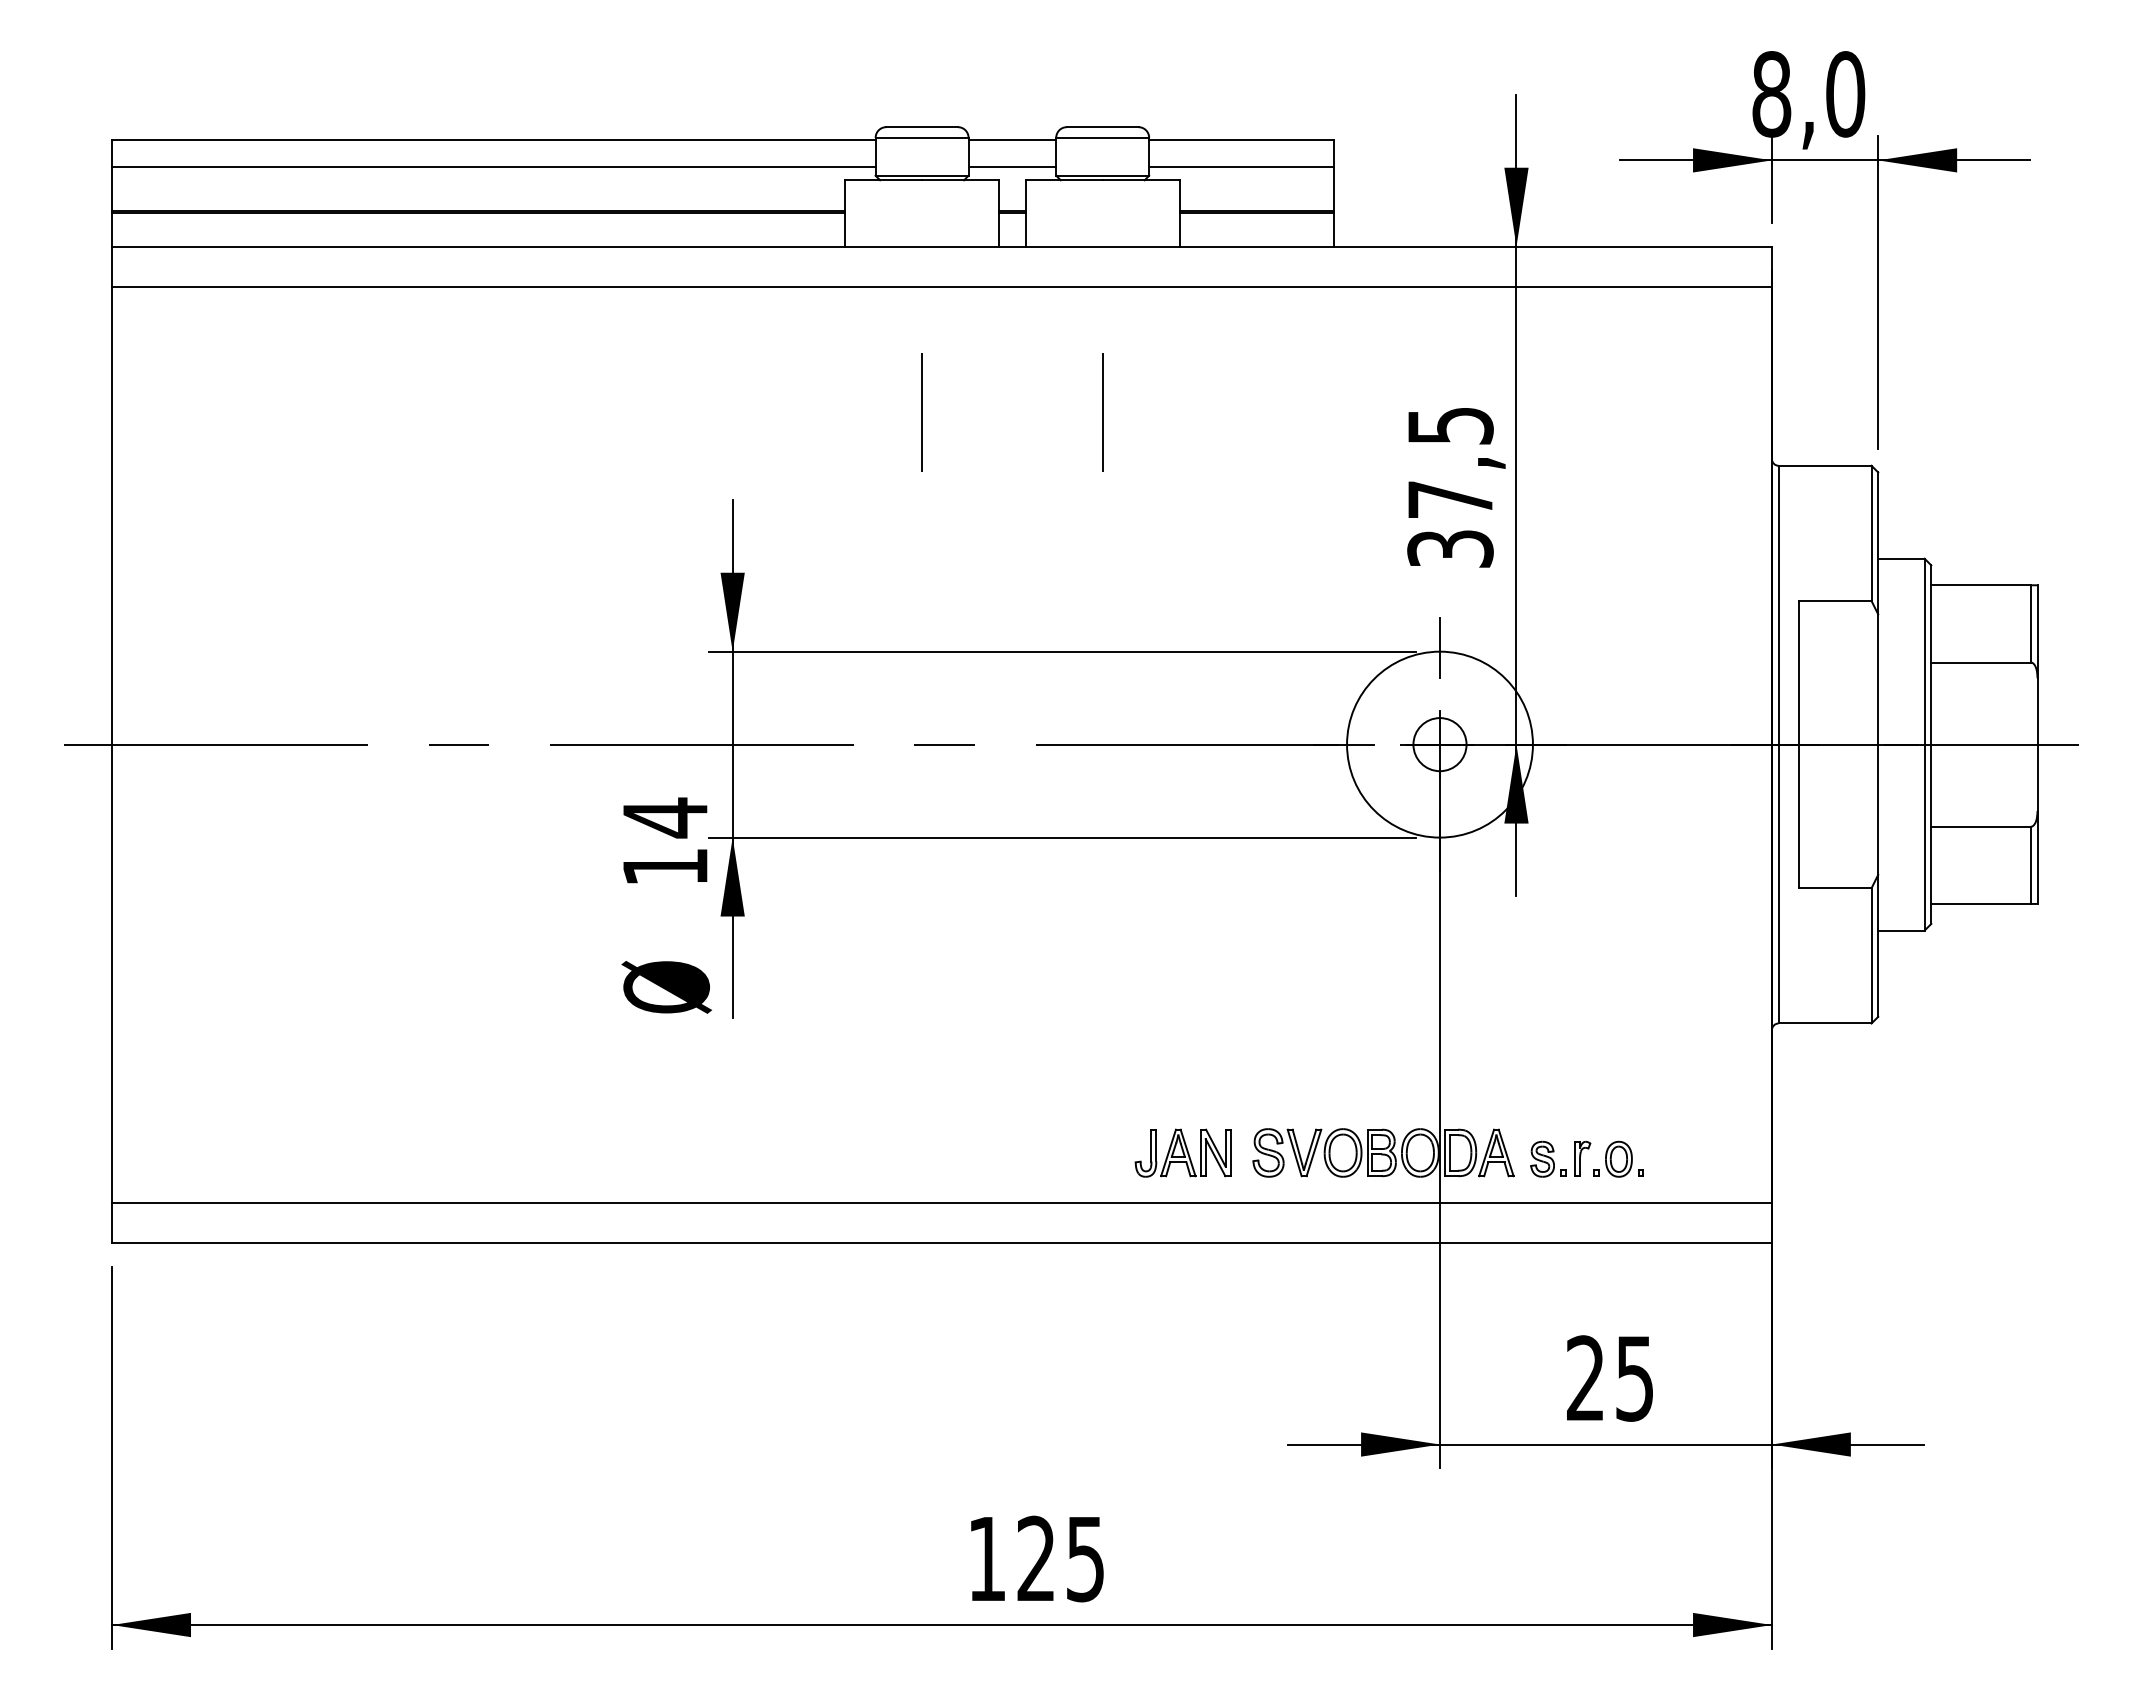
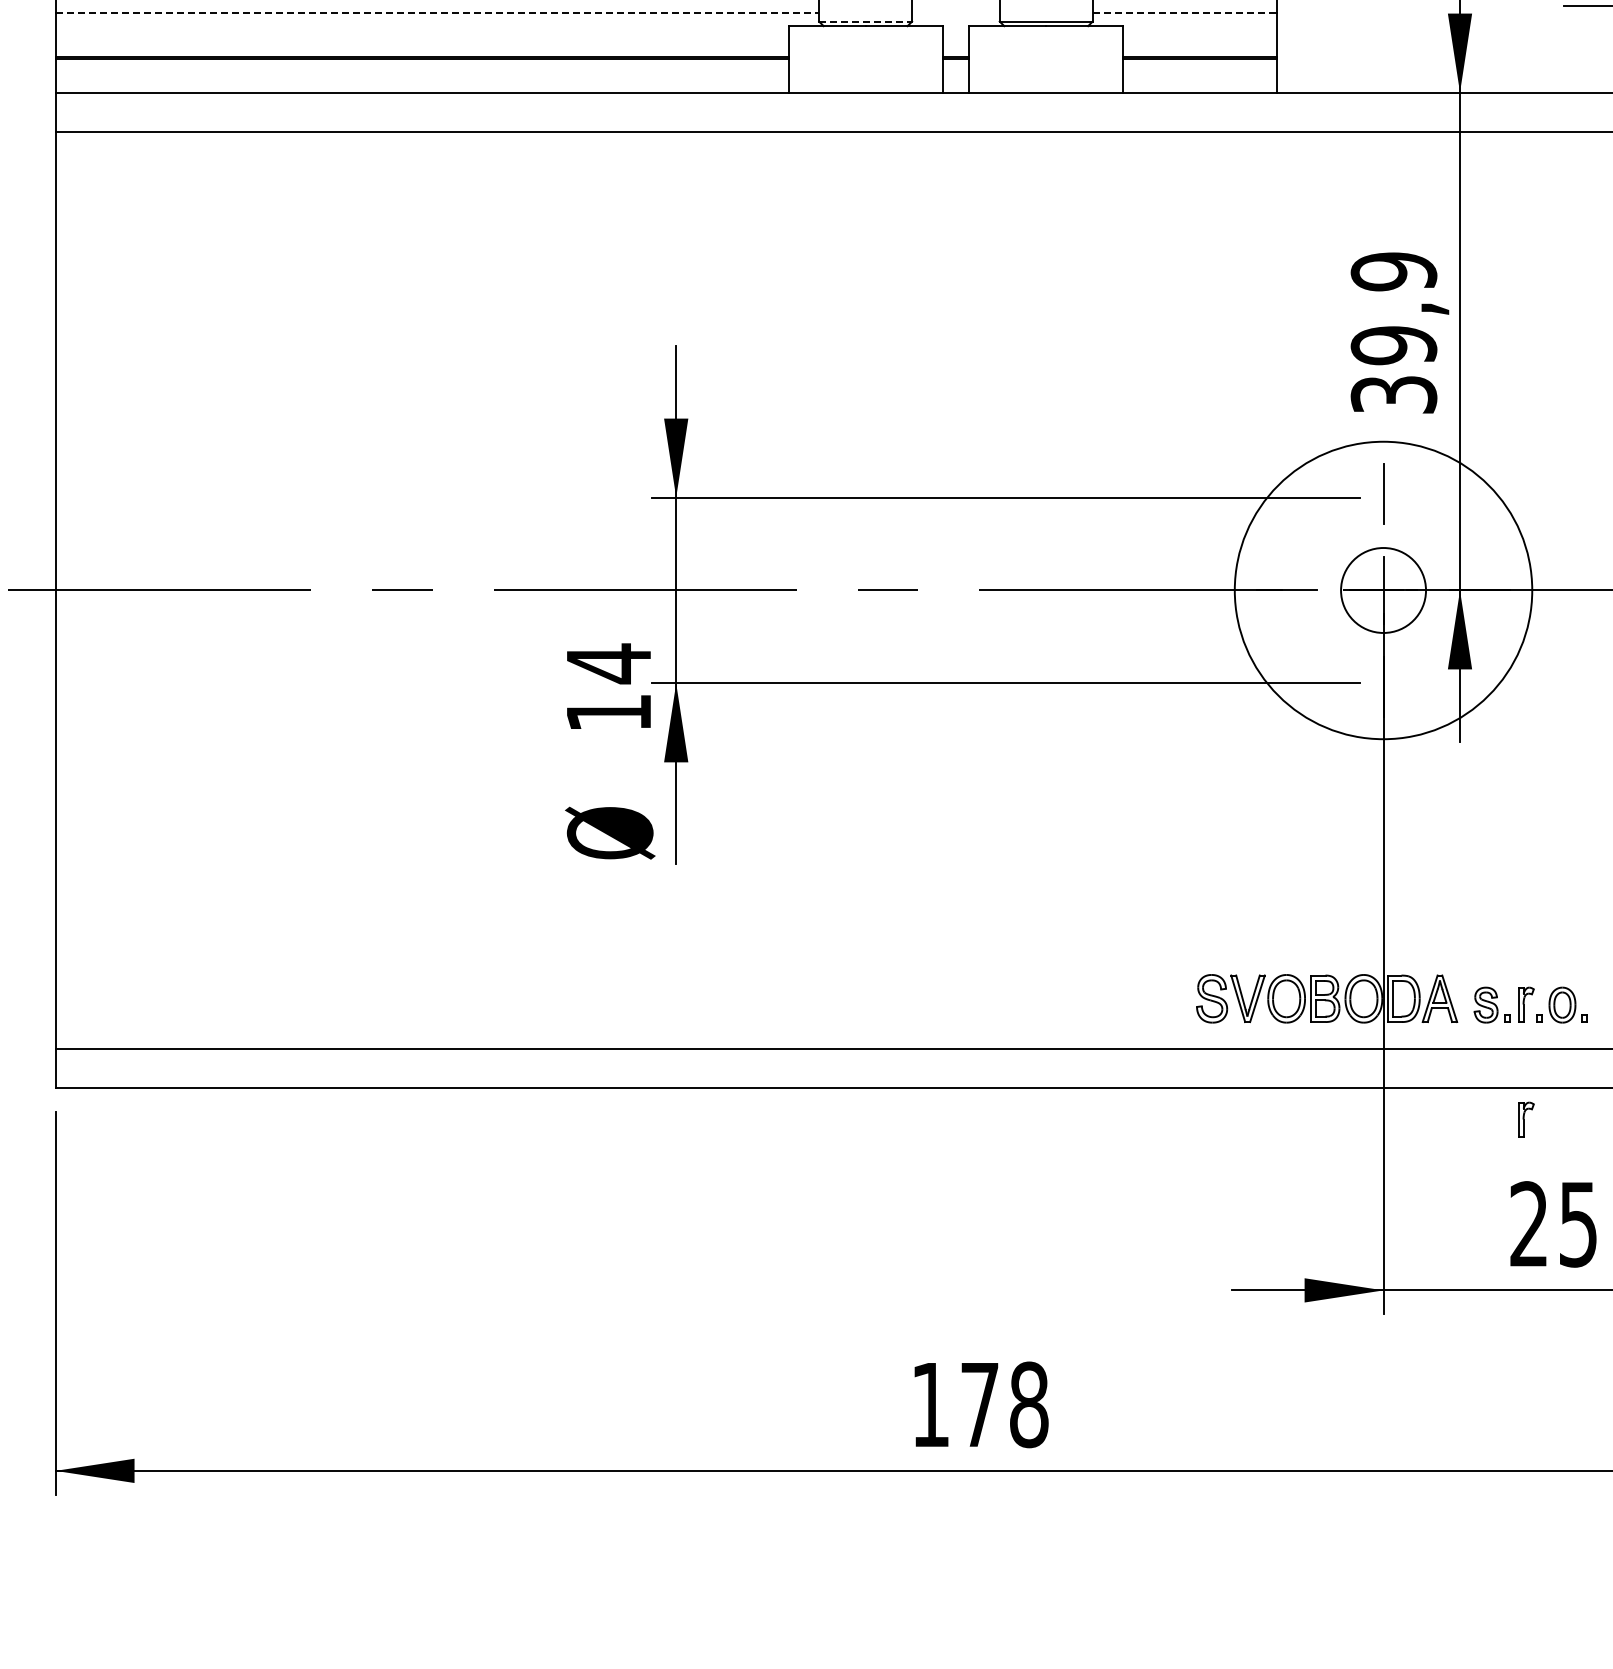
line: (493, 167) -> (437, 13), solid -> dashed
line: (1012, 167) -> (956, 13), removed
line: (1241, 167) -> (1185, 13), solid -> dashed
line: (922, 175) -> (866, 21), solid -> dashed
line: (922, 412) -> (866, 258), removed
line: (1102, 412) -> (1046, 258), removed
text: (1450, 462) -> (1394, 308), 37,5 -> 39,9
circle: (1439, 744) -> (1383, 590), size x1.6
circle: (1439, 744) -> (1383, 590), size x1.6
part: (1182, 1152) -> (1126, 998), removed
part: (1582, 1273) -> (1526, 1119), added
text: (1061, 1558) -> (1005, 1404), 125 -> 178

